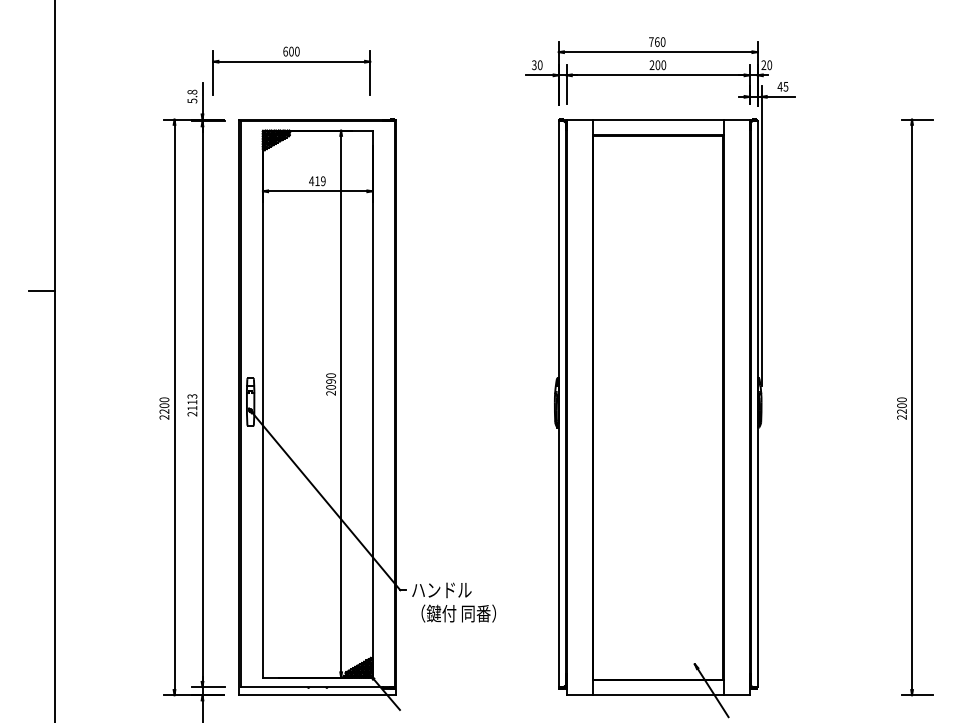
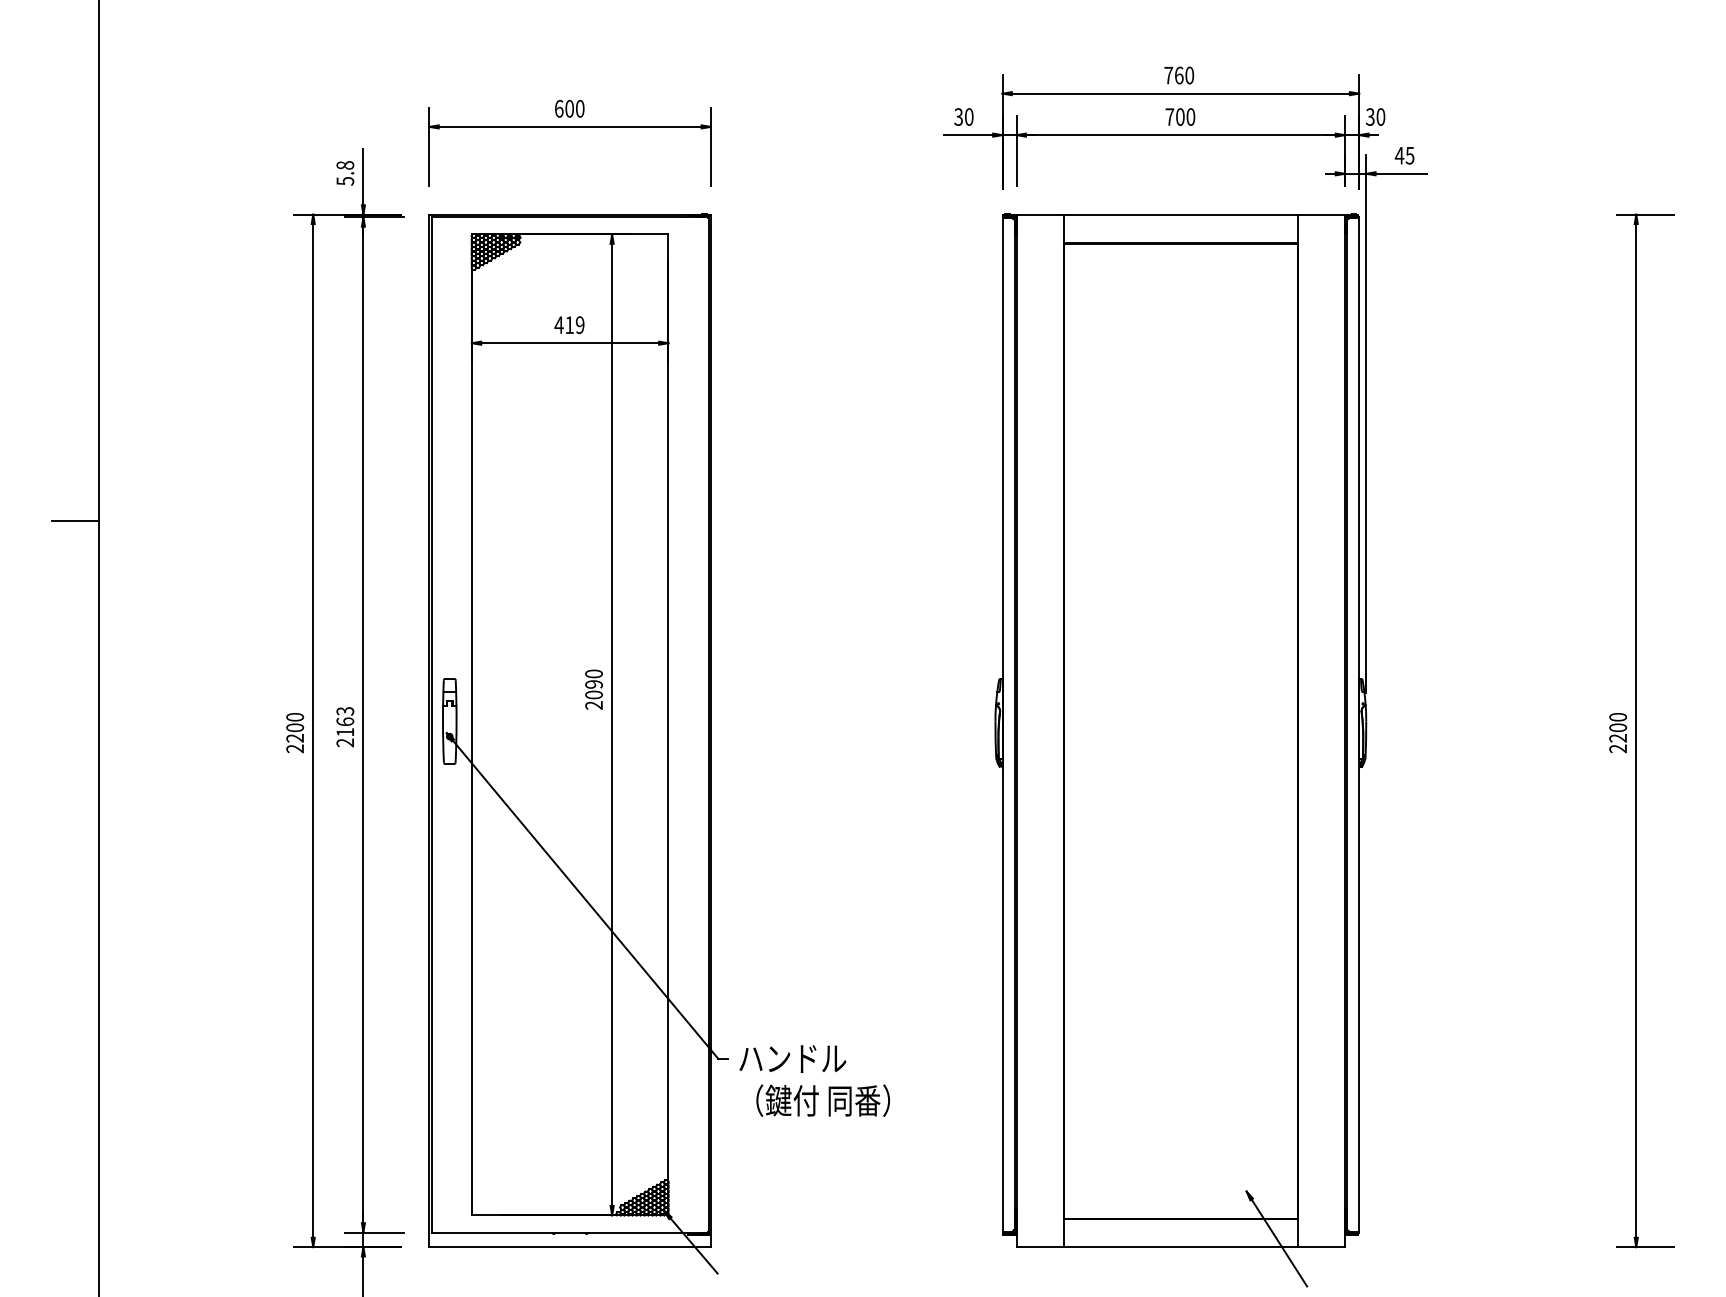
part: (291, 62) -> (569, 128), moved
text: (651, 64) -> (1168, 115), 200 -> 700
text: (763, 65) -> (1369, 117), 20 -> 30
text: (192, 402) -> (345, 722), 2113 -> 2163

